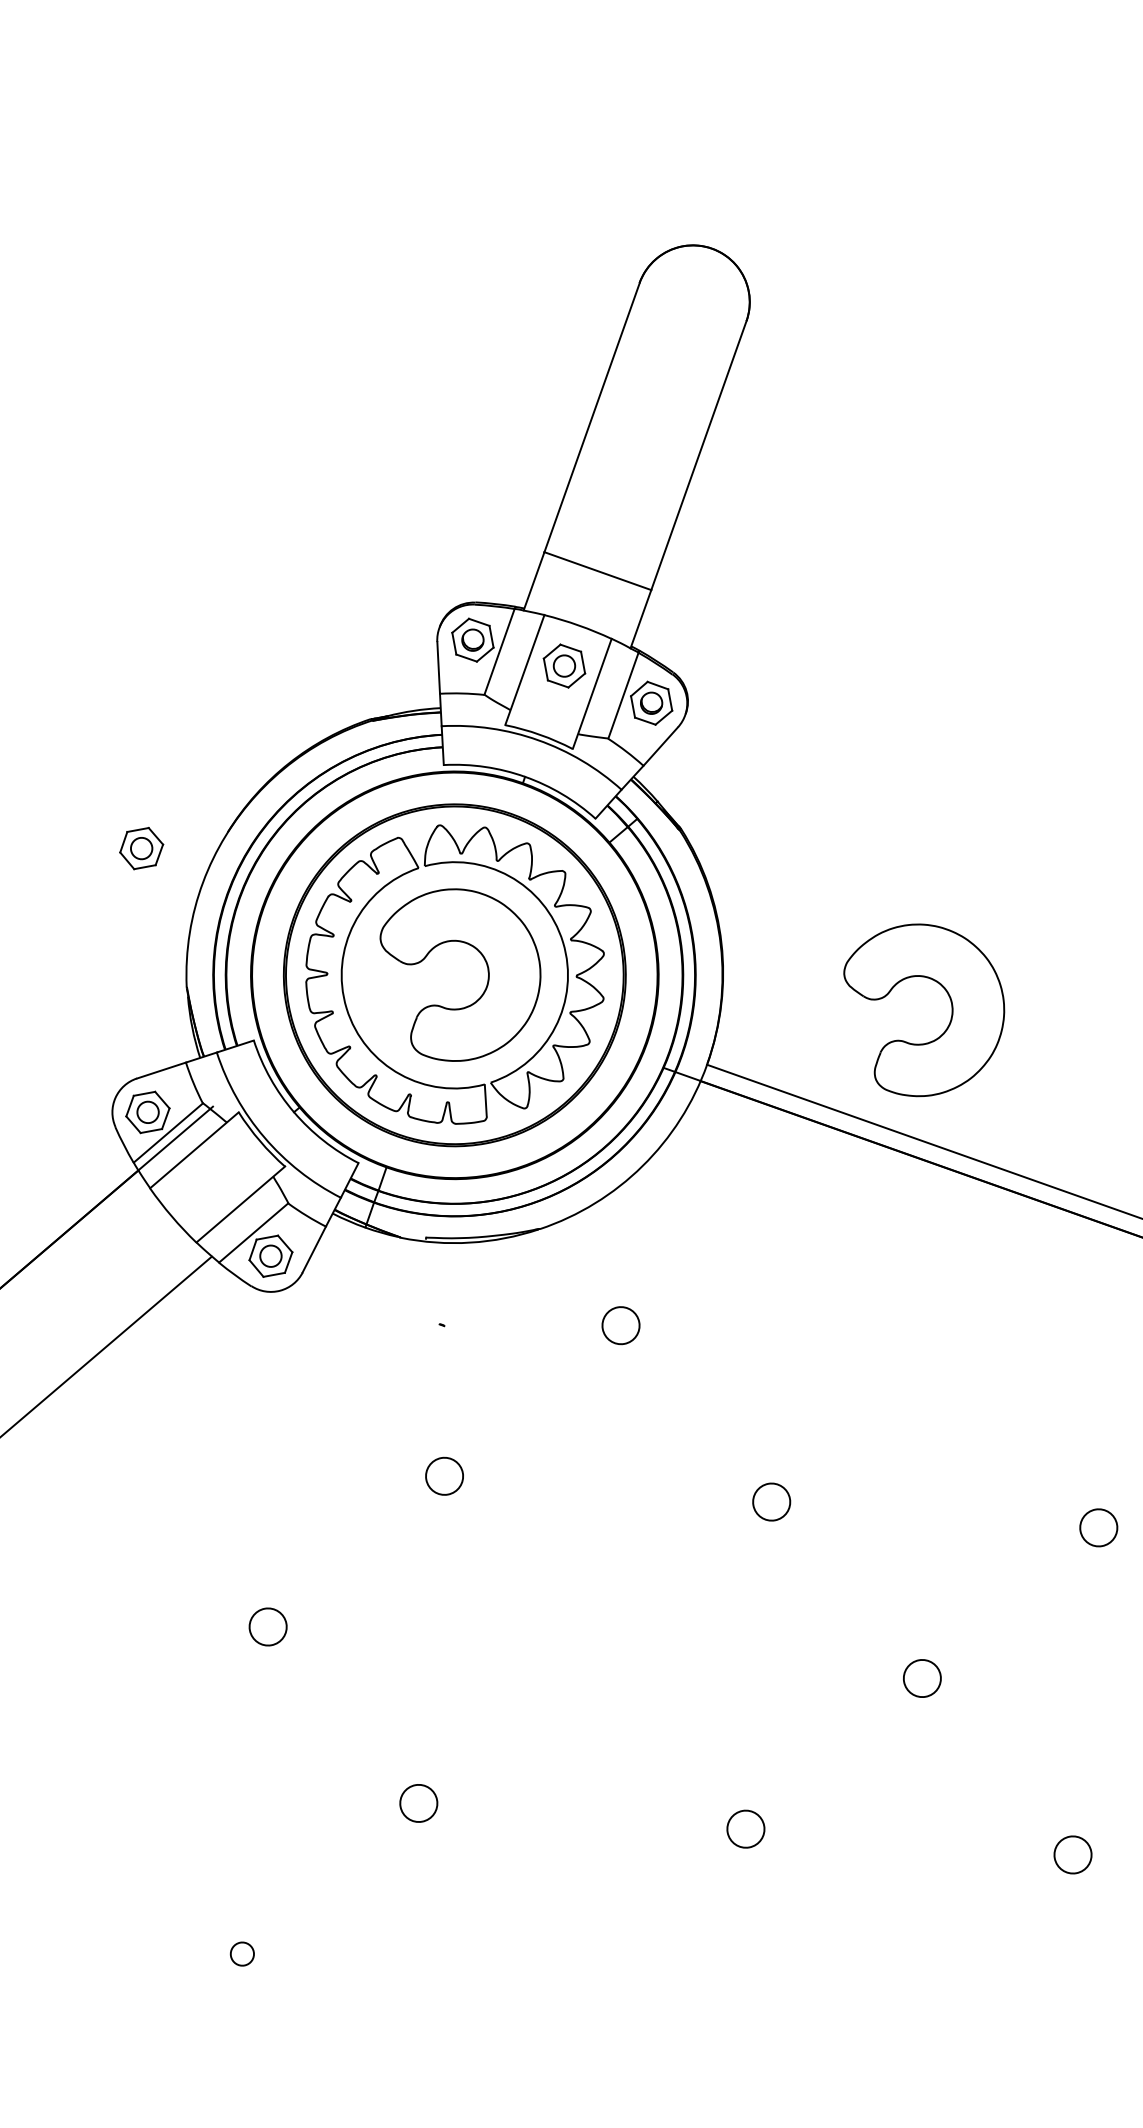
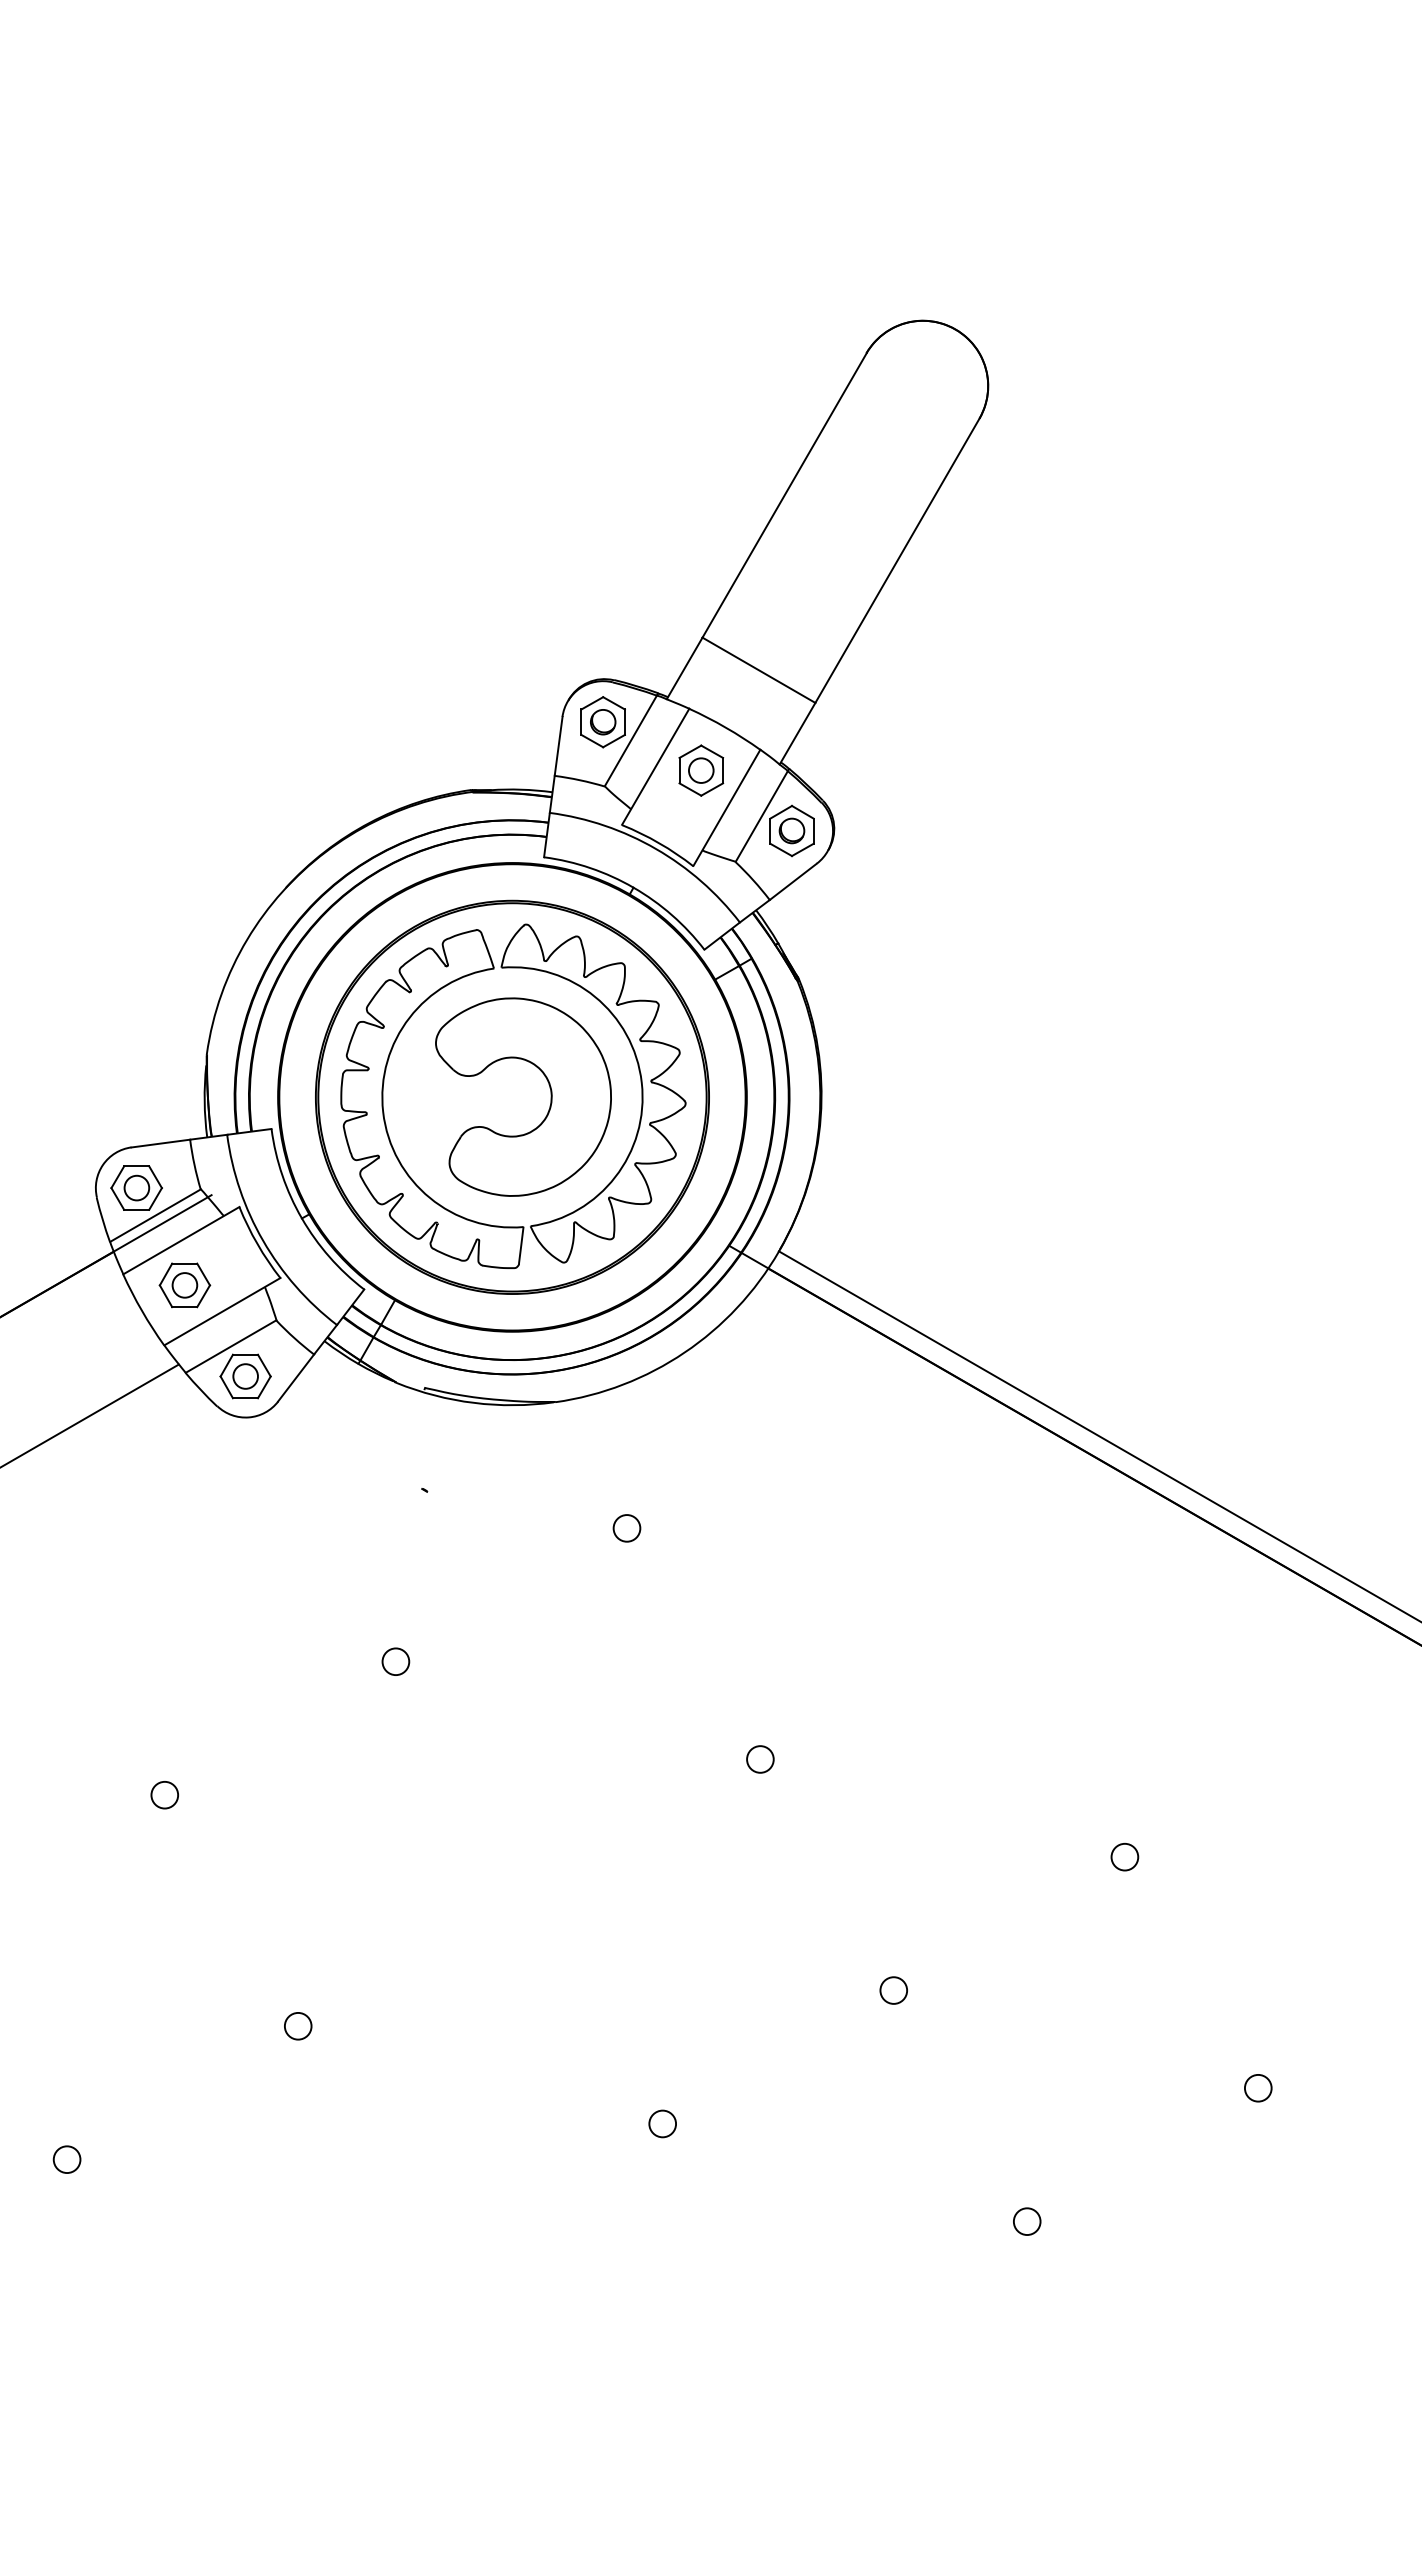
part: (141, 848) -> (184, 1285), moved
part: (950, 1003) -> (1067, 1233), removed
circle: (620, 1325) -> (626, 1528), size x0.62
circle: (444, 1476) -> (395, 1661), size x0.62
circle: (771, 1502) -> (760, 1759), size x0.62
circle: (1098, 1527) -> (1124, 1856), size x0.62
circle: (267, 1626) -> (164, 1794), size x0.62
circle: (922, 1678) -> (893, 1990), size x0.62
circle: (418, 1802) -> (297, 2025), size x0.62
circle: (745, 1828) -> (662, 2123), size x0.62
circle: (1072, 1854) -> (1026, 2221), size x0.62

